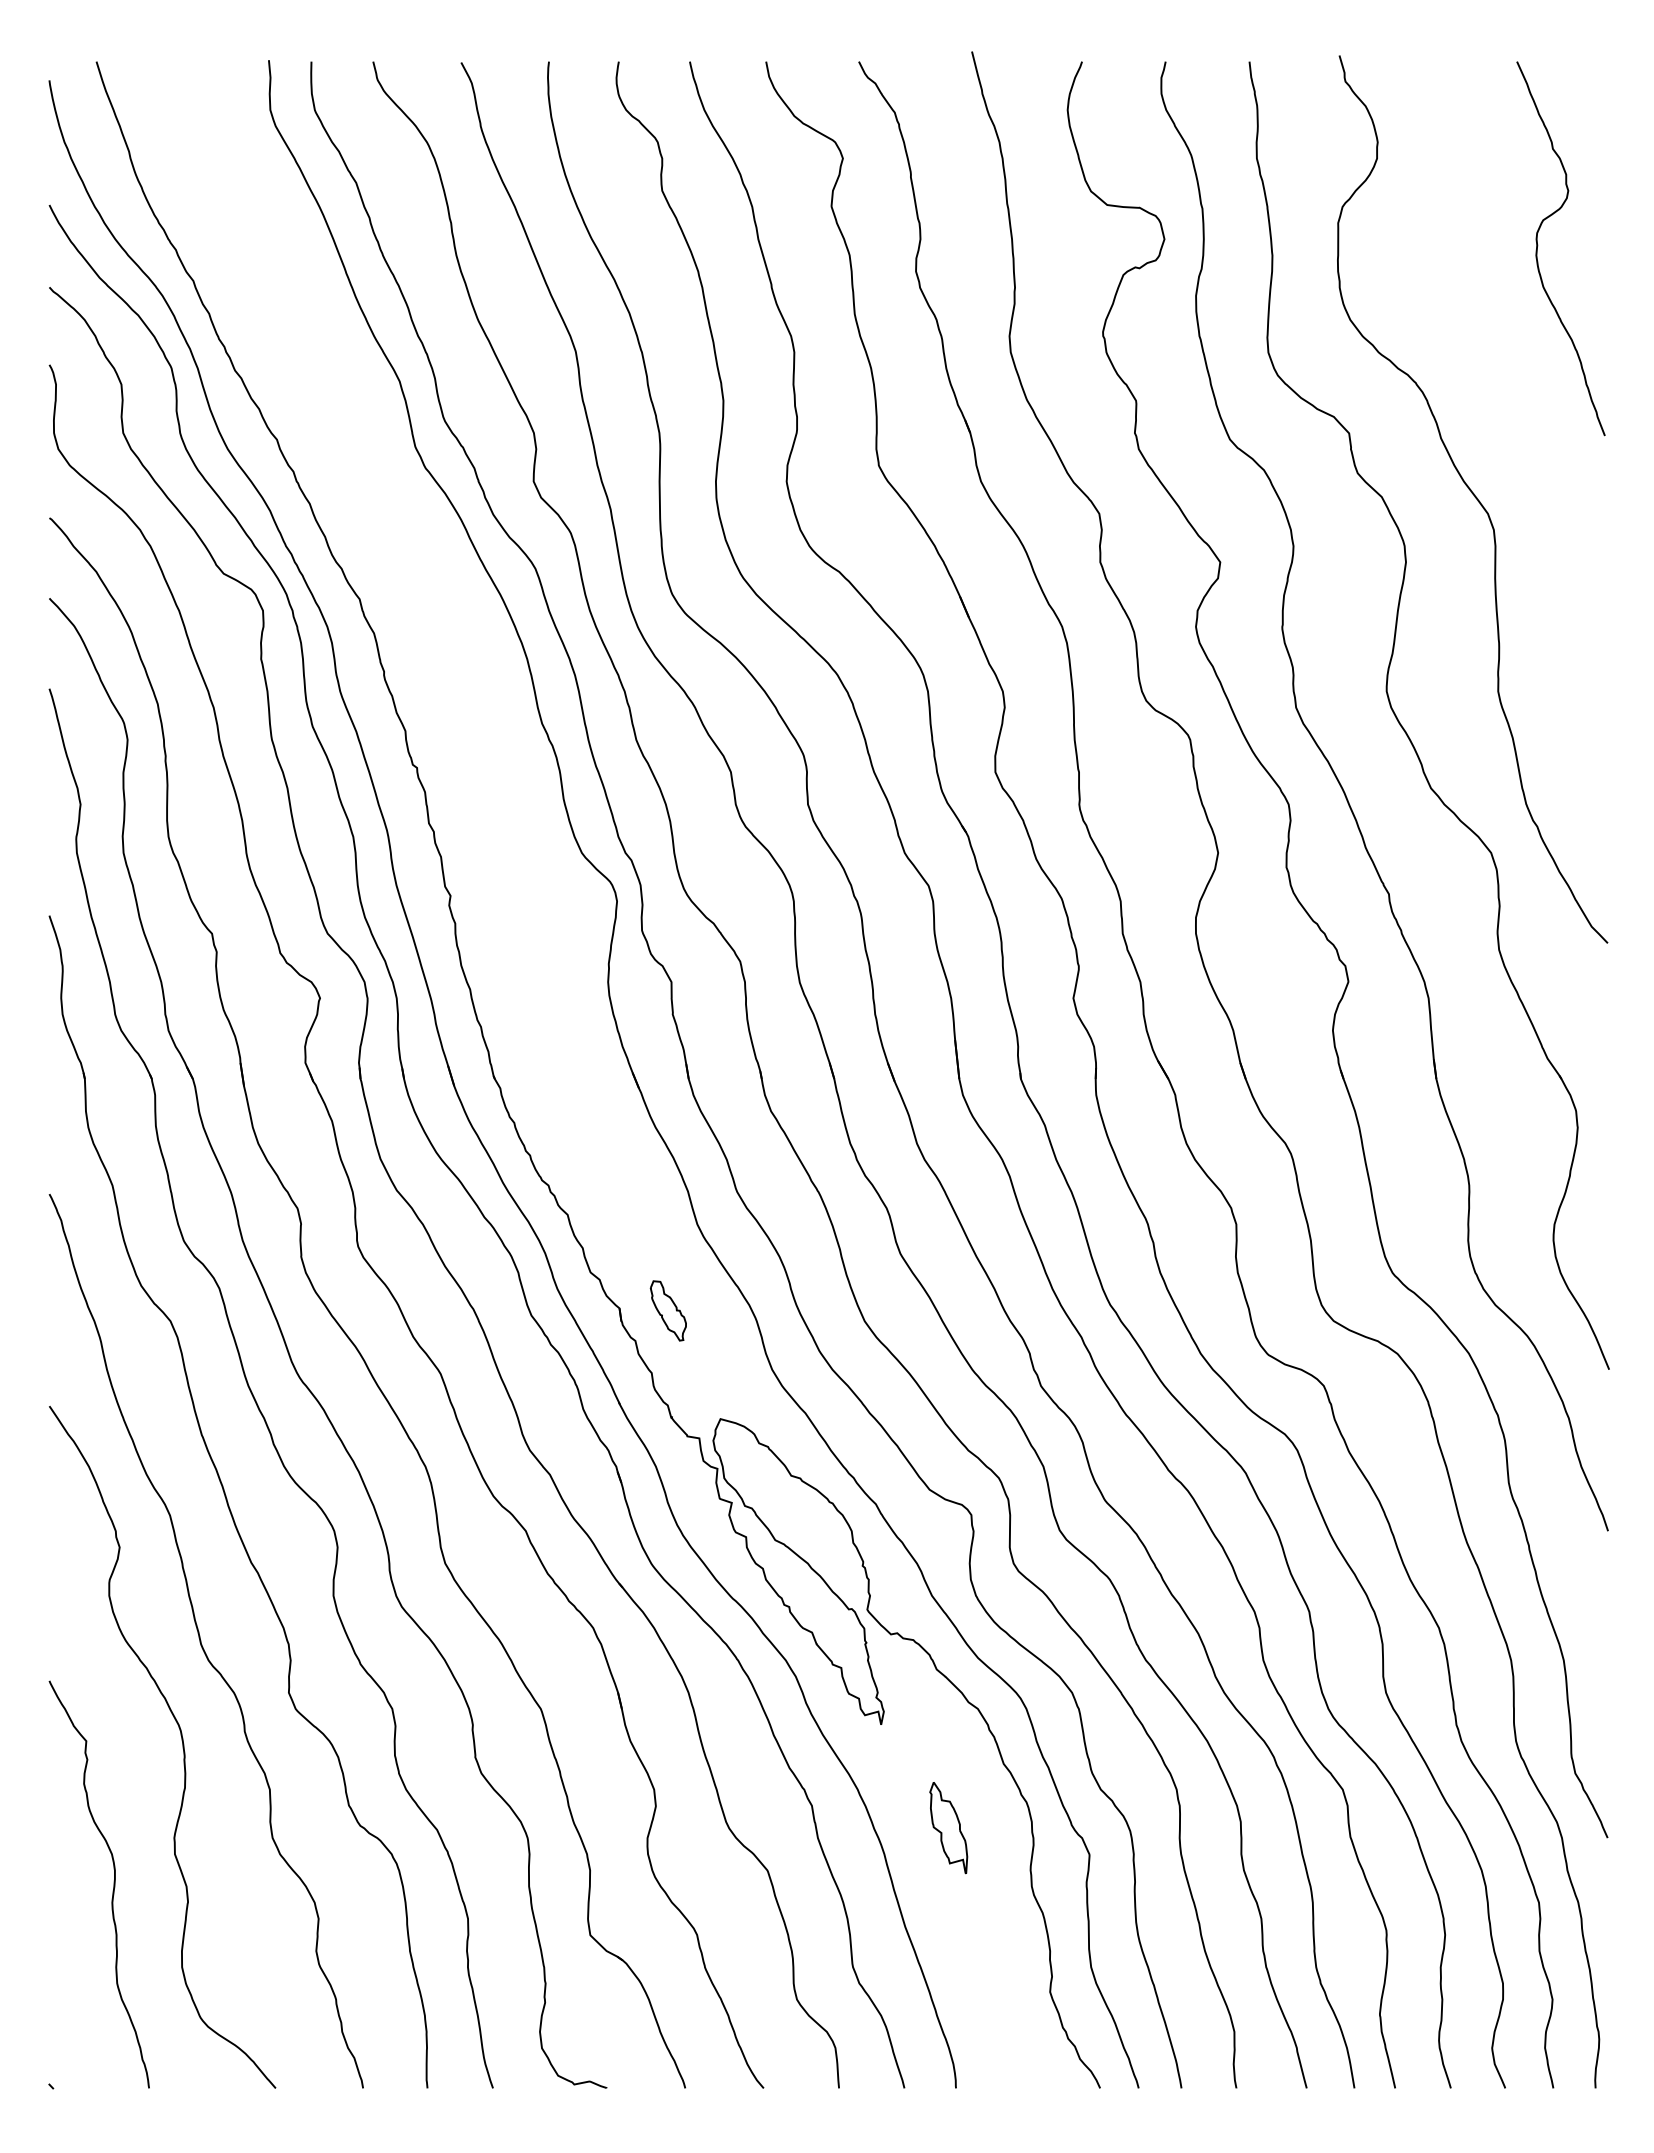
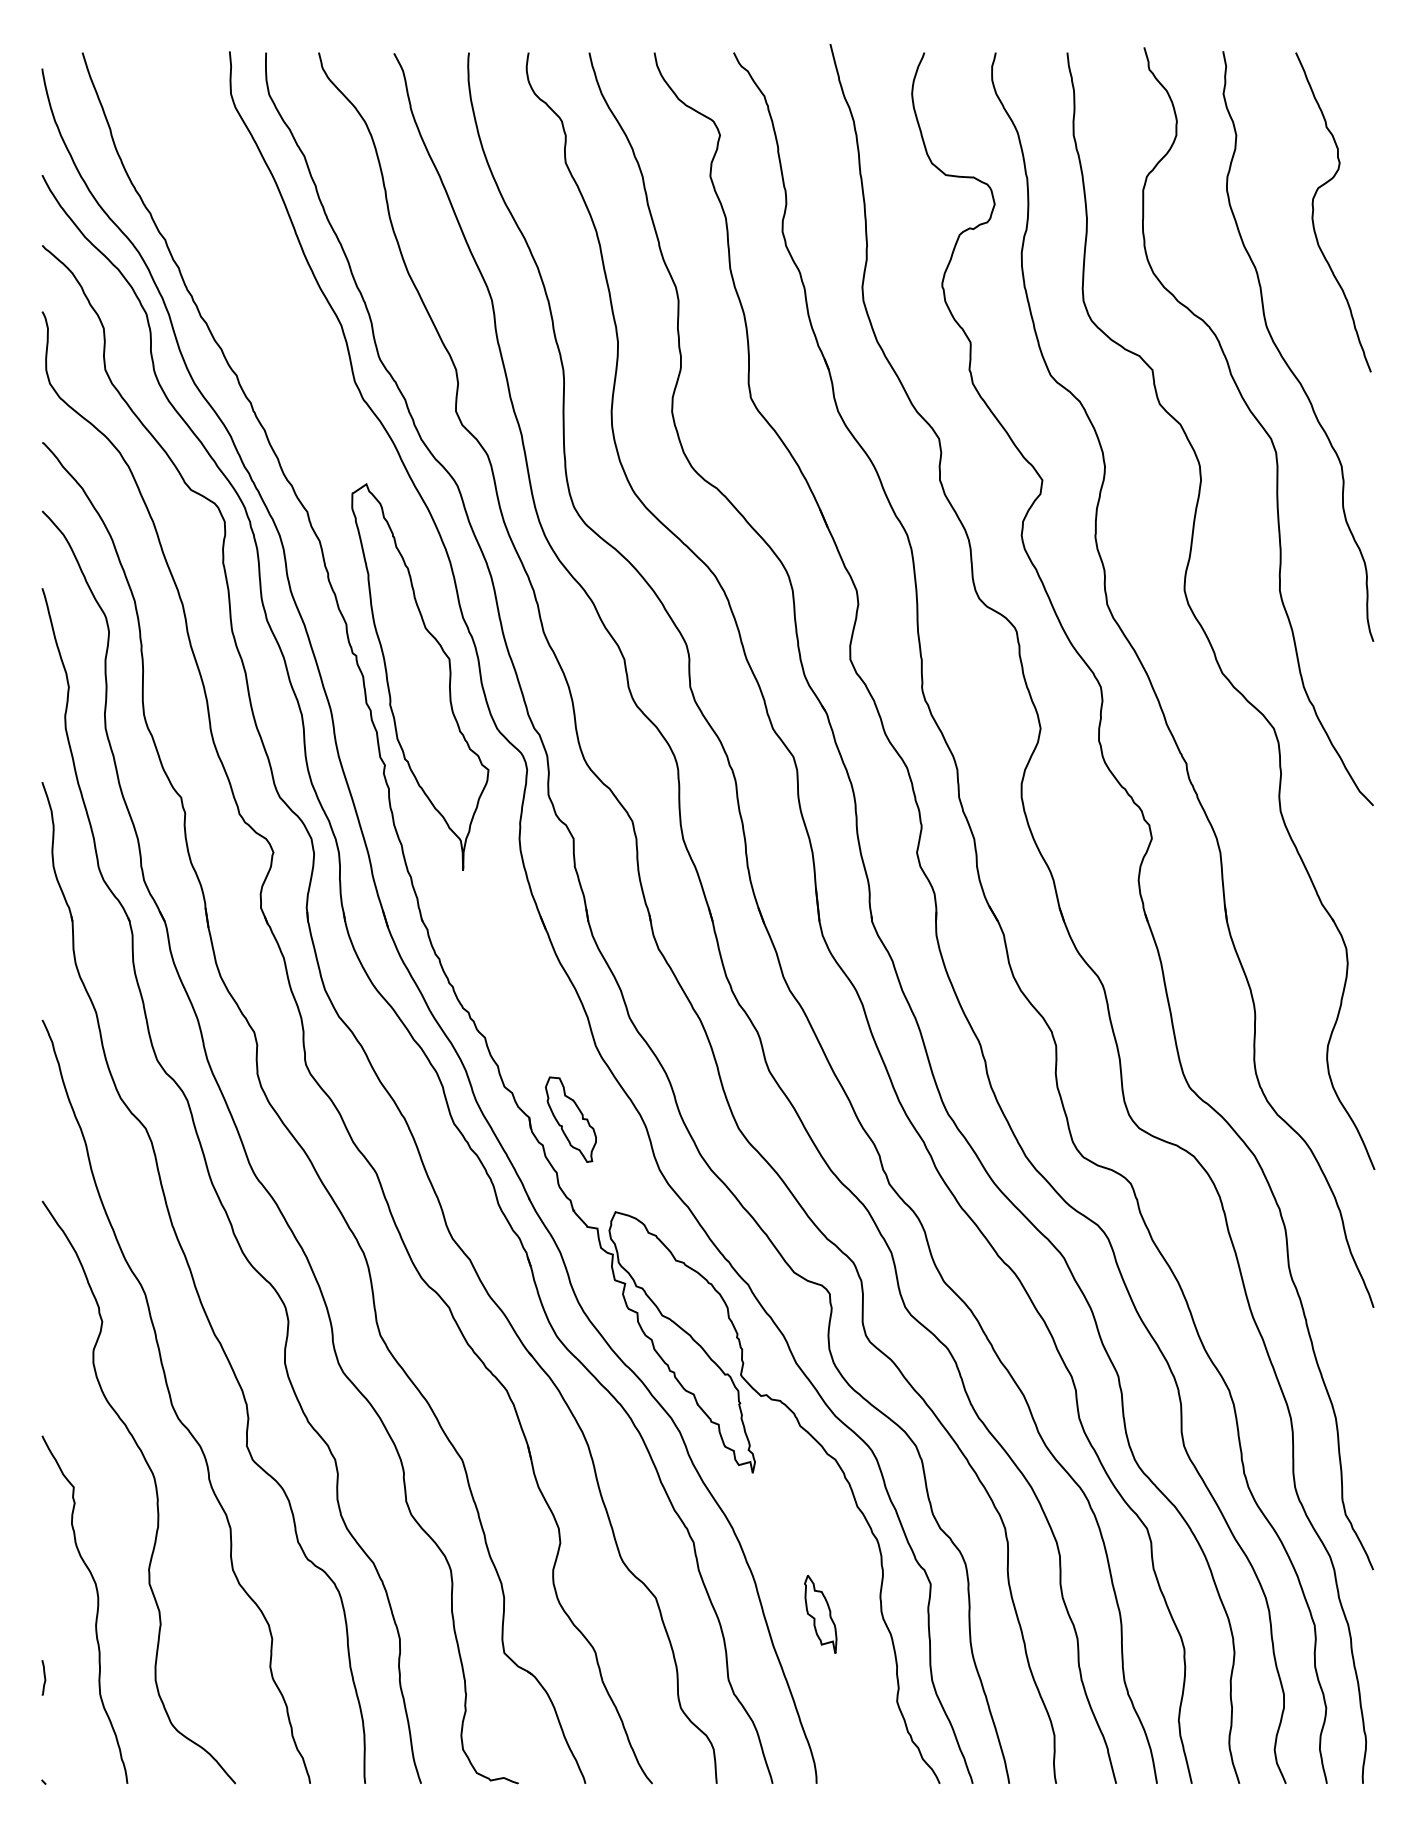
curve: (1502, 418) -> (1283, 357), added
part: (491, 792) -> (419, 676), added
part: (668, 1310) -> (571, 1119), size x1.67
part: (948, 1828) -> (820, 1614), moved
curve: (51, 1964) -> (44, 1678), added

